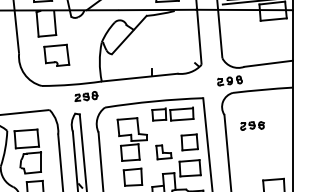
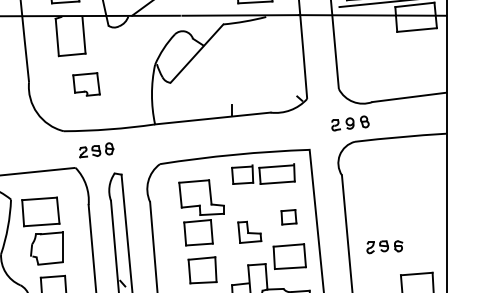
part: (56, 54) -> (86, 83), size x0.7
part: (86, 96) -> (96, 150), moved
part: (252, 125) -> (384, 246), moved
part: (189, 142) -> (288, 217), size x0.6

